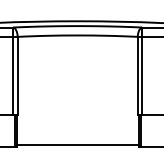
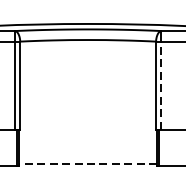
line: (142, 75) -> (161, 85), solid -> dashed
line: (77, 144) -> (87, 163), solid -> dashed

